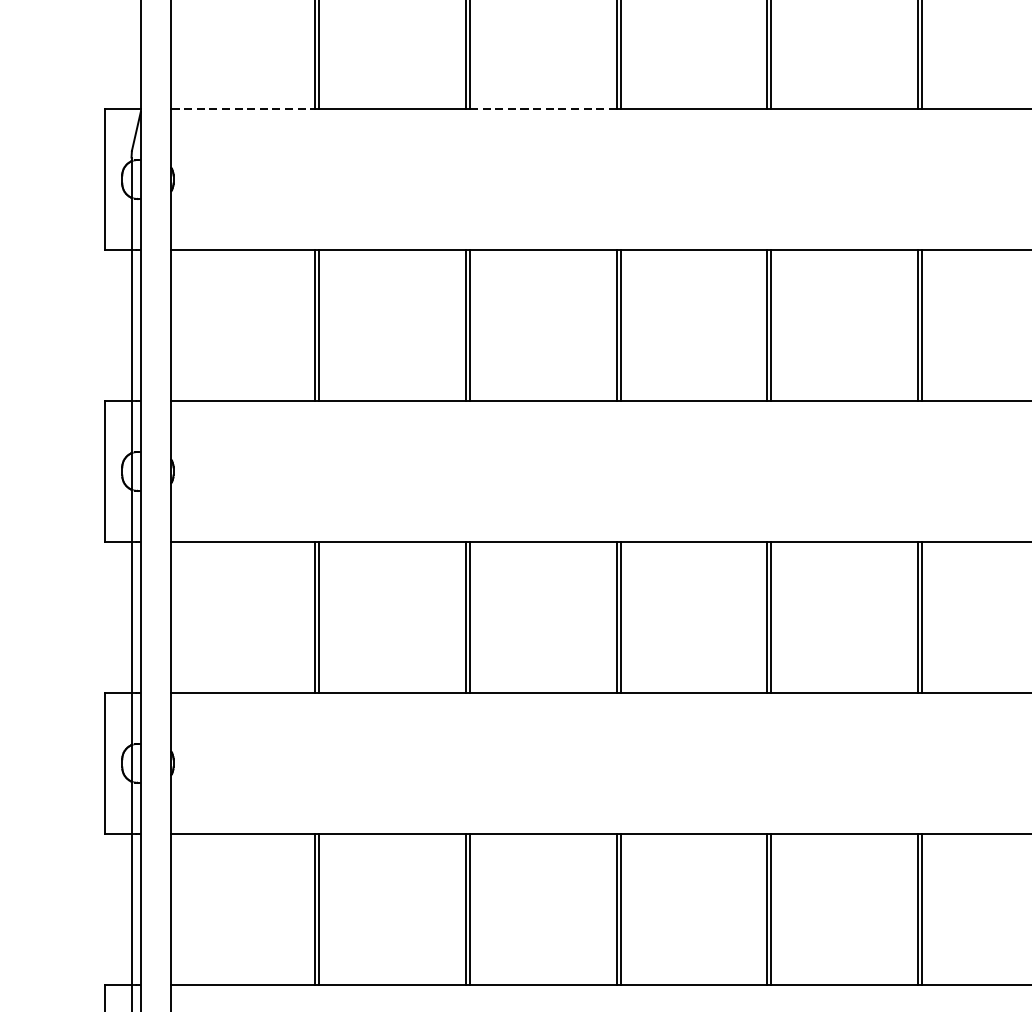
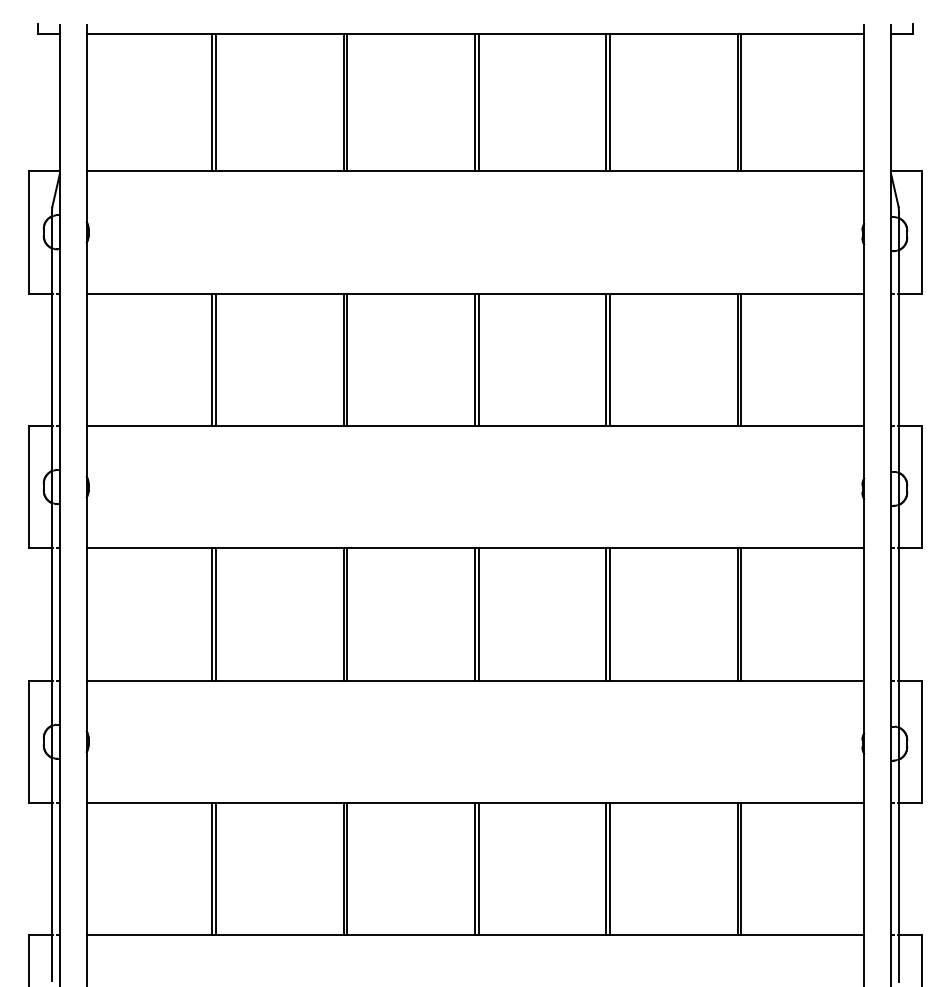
line: (243, 109) -> (149, 171), dashed -> solid
line: (543, 109) -> (411, 171), dashed -> solid

